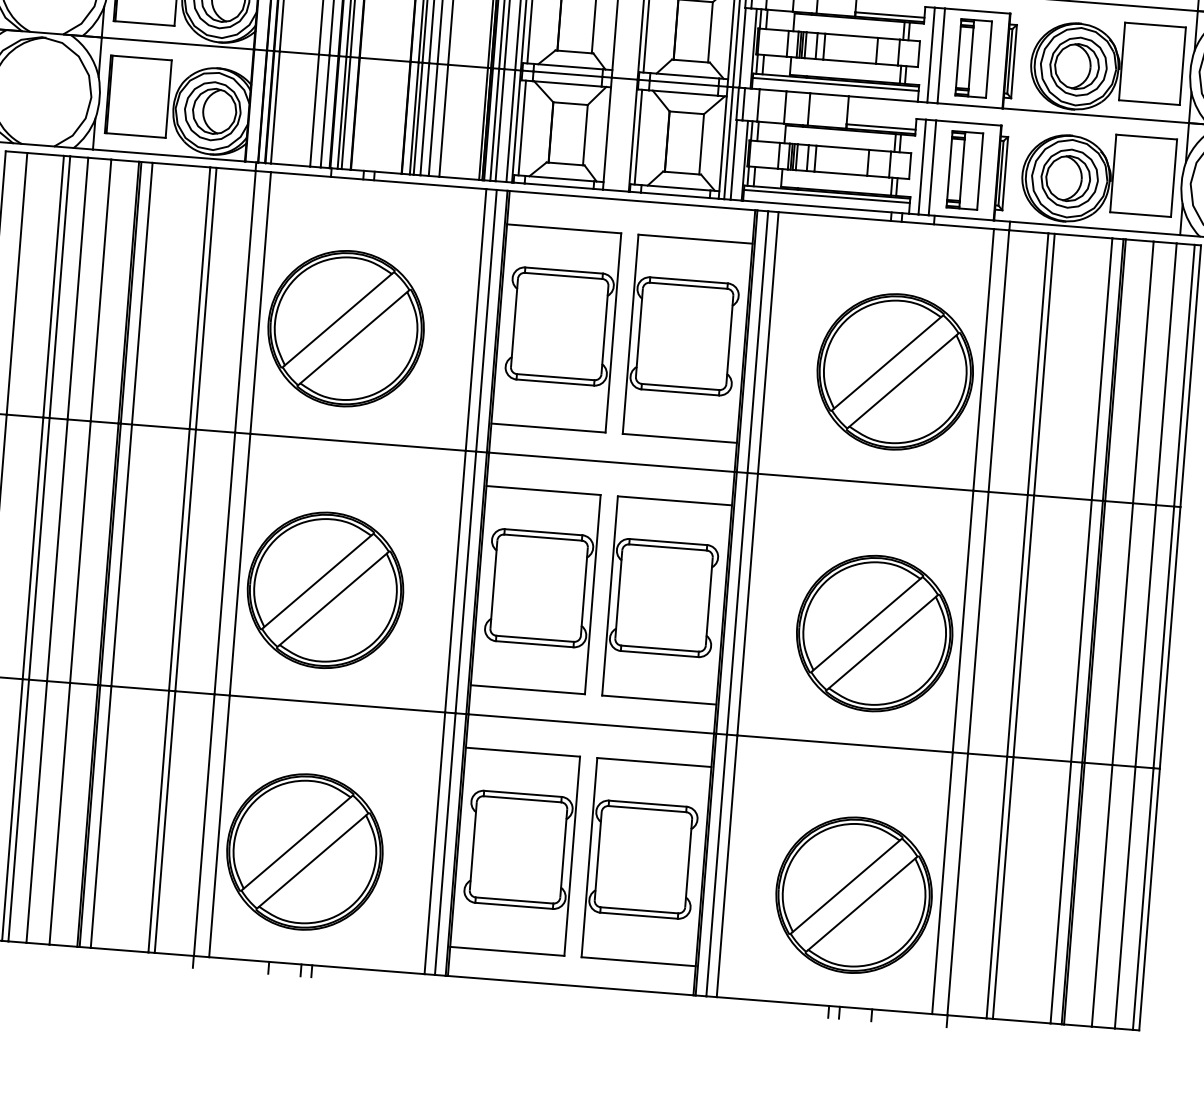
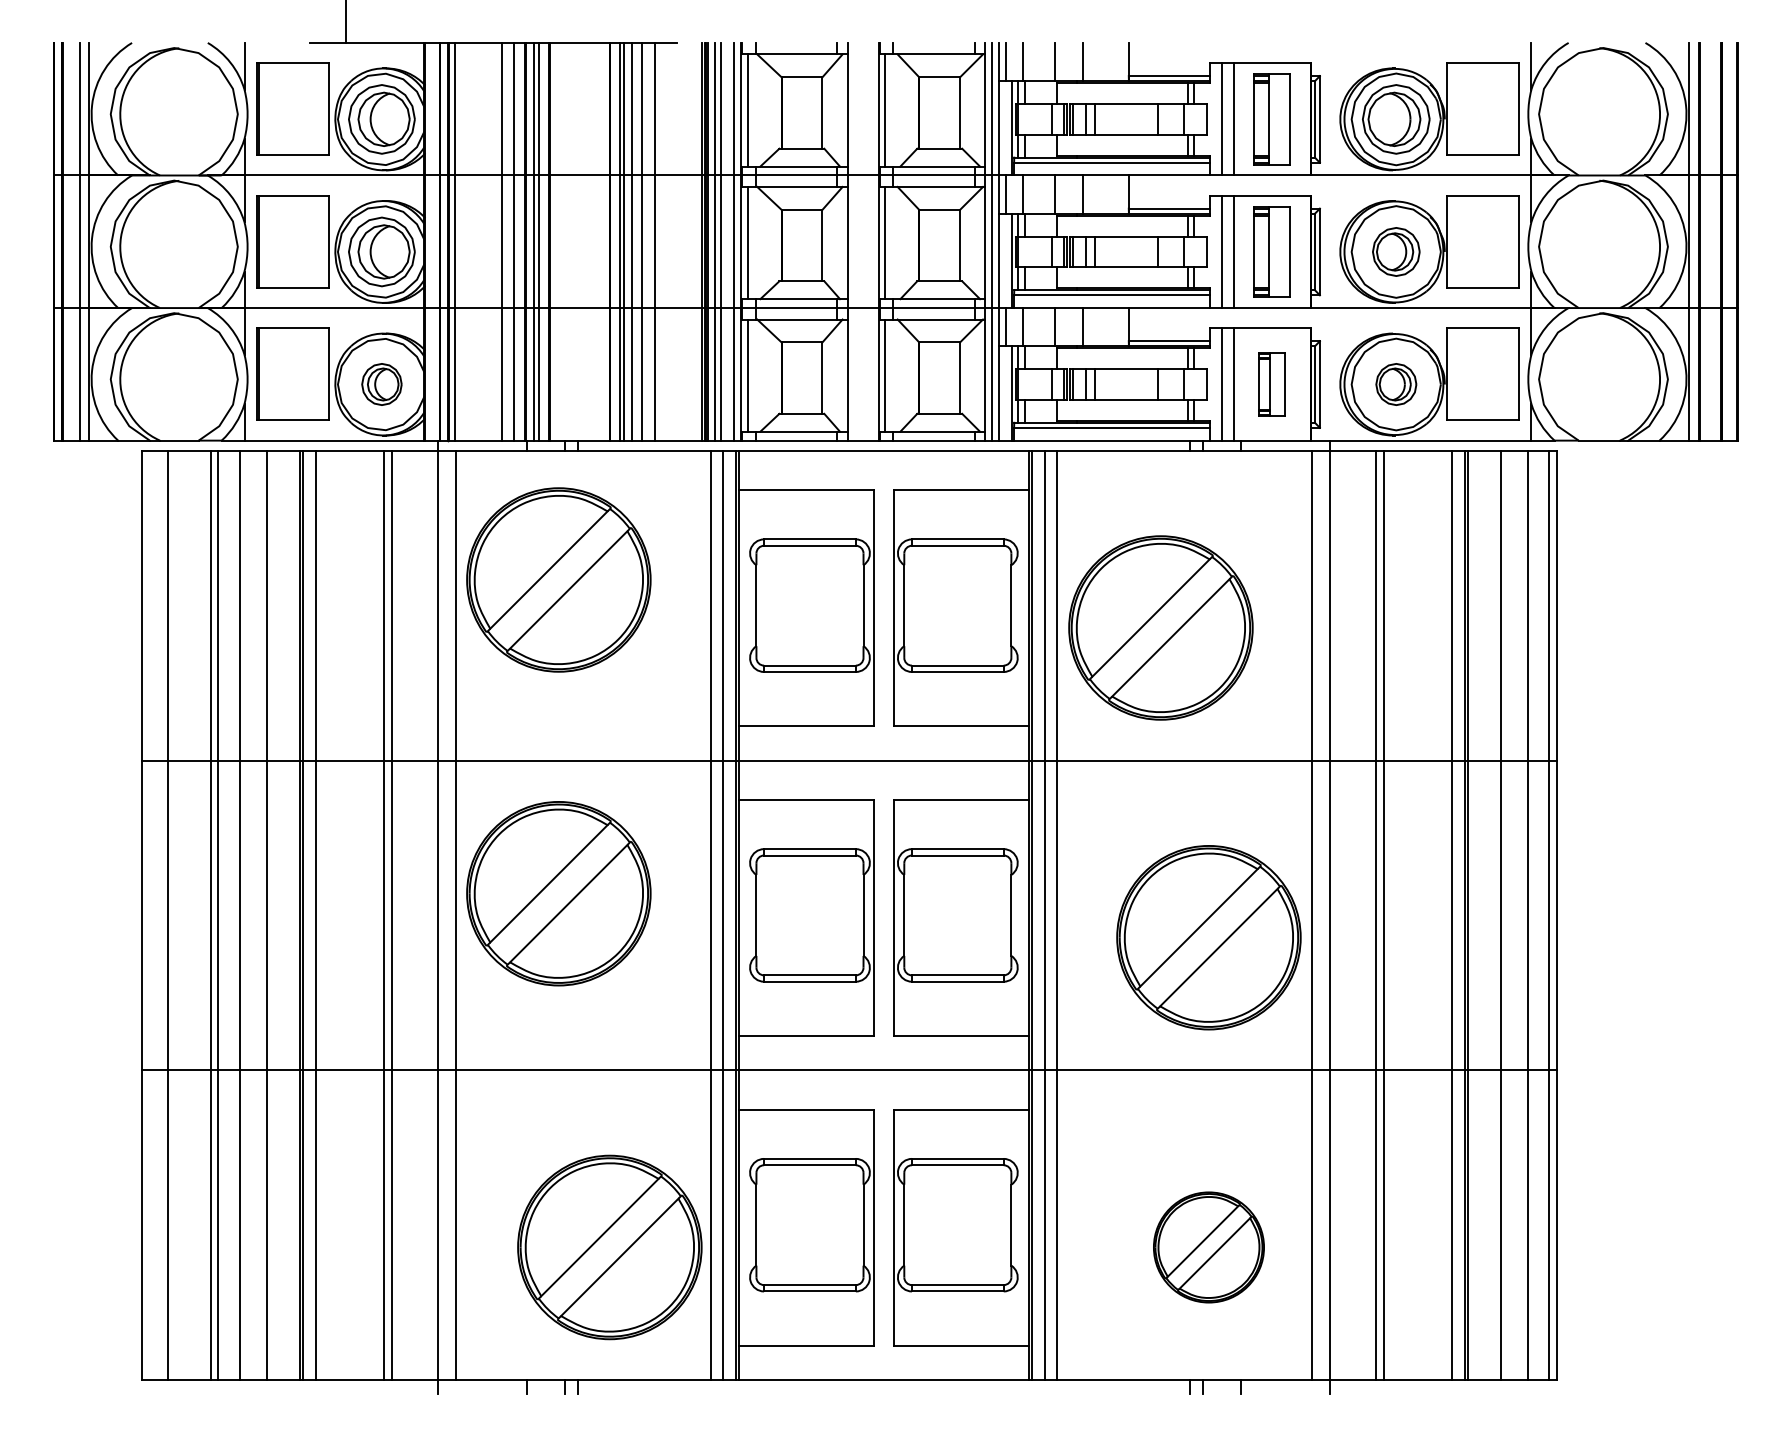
part: (1078, 66) -> (1396, 251), size x0.7
part: (212, 111) -> (381, 384), size x0.6
part: (964, 170) -> (1271, 384), size x0.7
part: (1069, 178) -> (1396, 384), size x0.6
part: (345, 328) -> (558, 579), moved
part: (894, 371) -> (1160, 627), moved
part: (325, 590) -> (558, 893), moved
part: (304, 852) -> (609, 1247), moved
part: (853, 895) -> (1208, 1247), size x0.6

